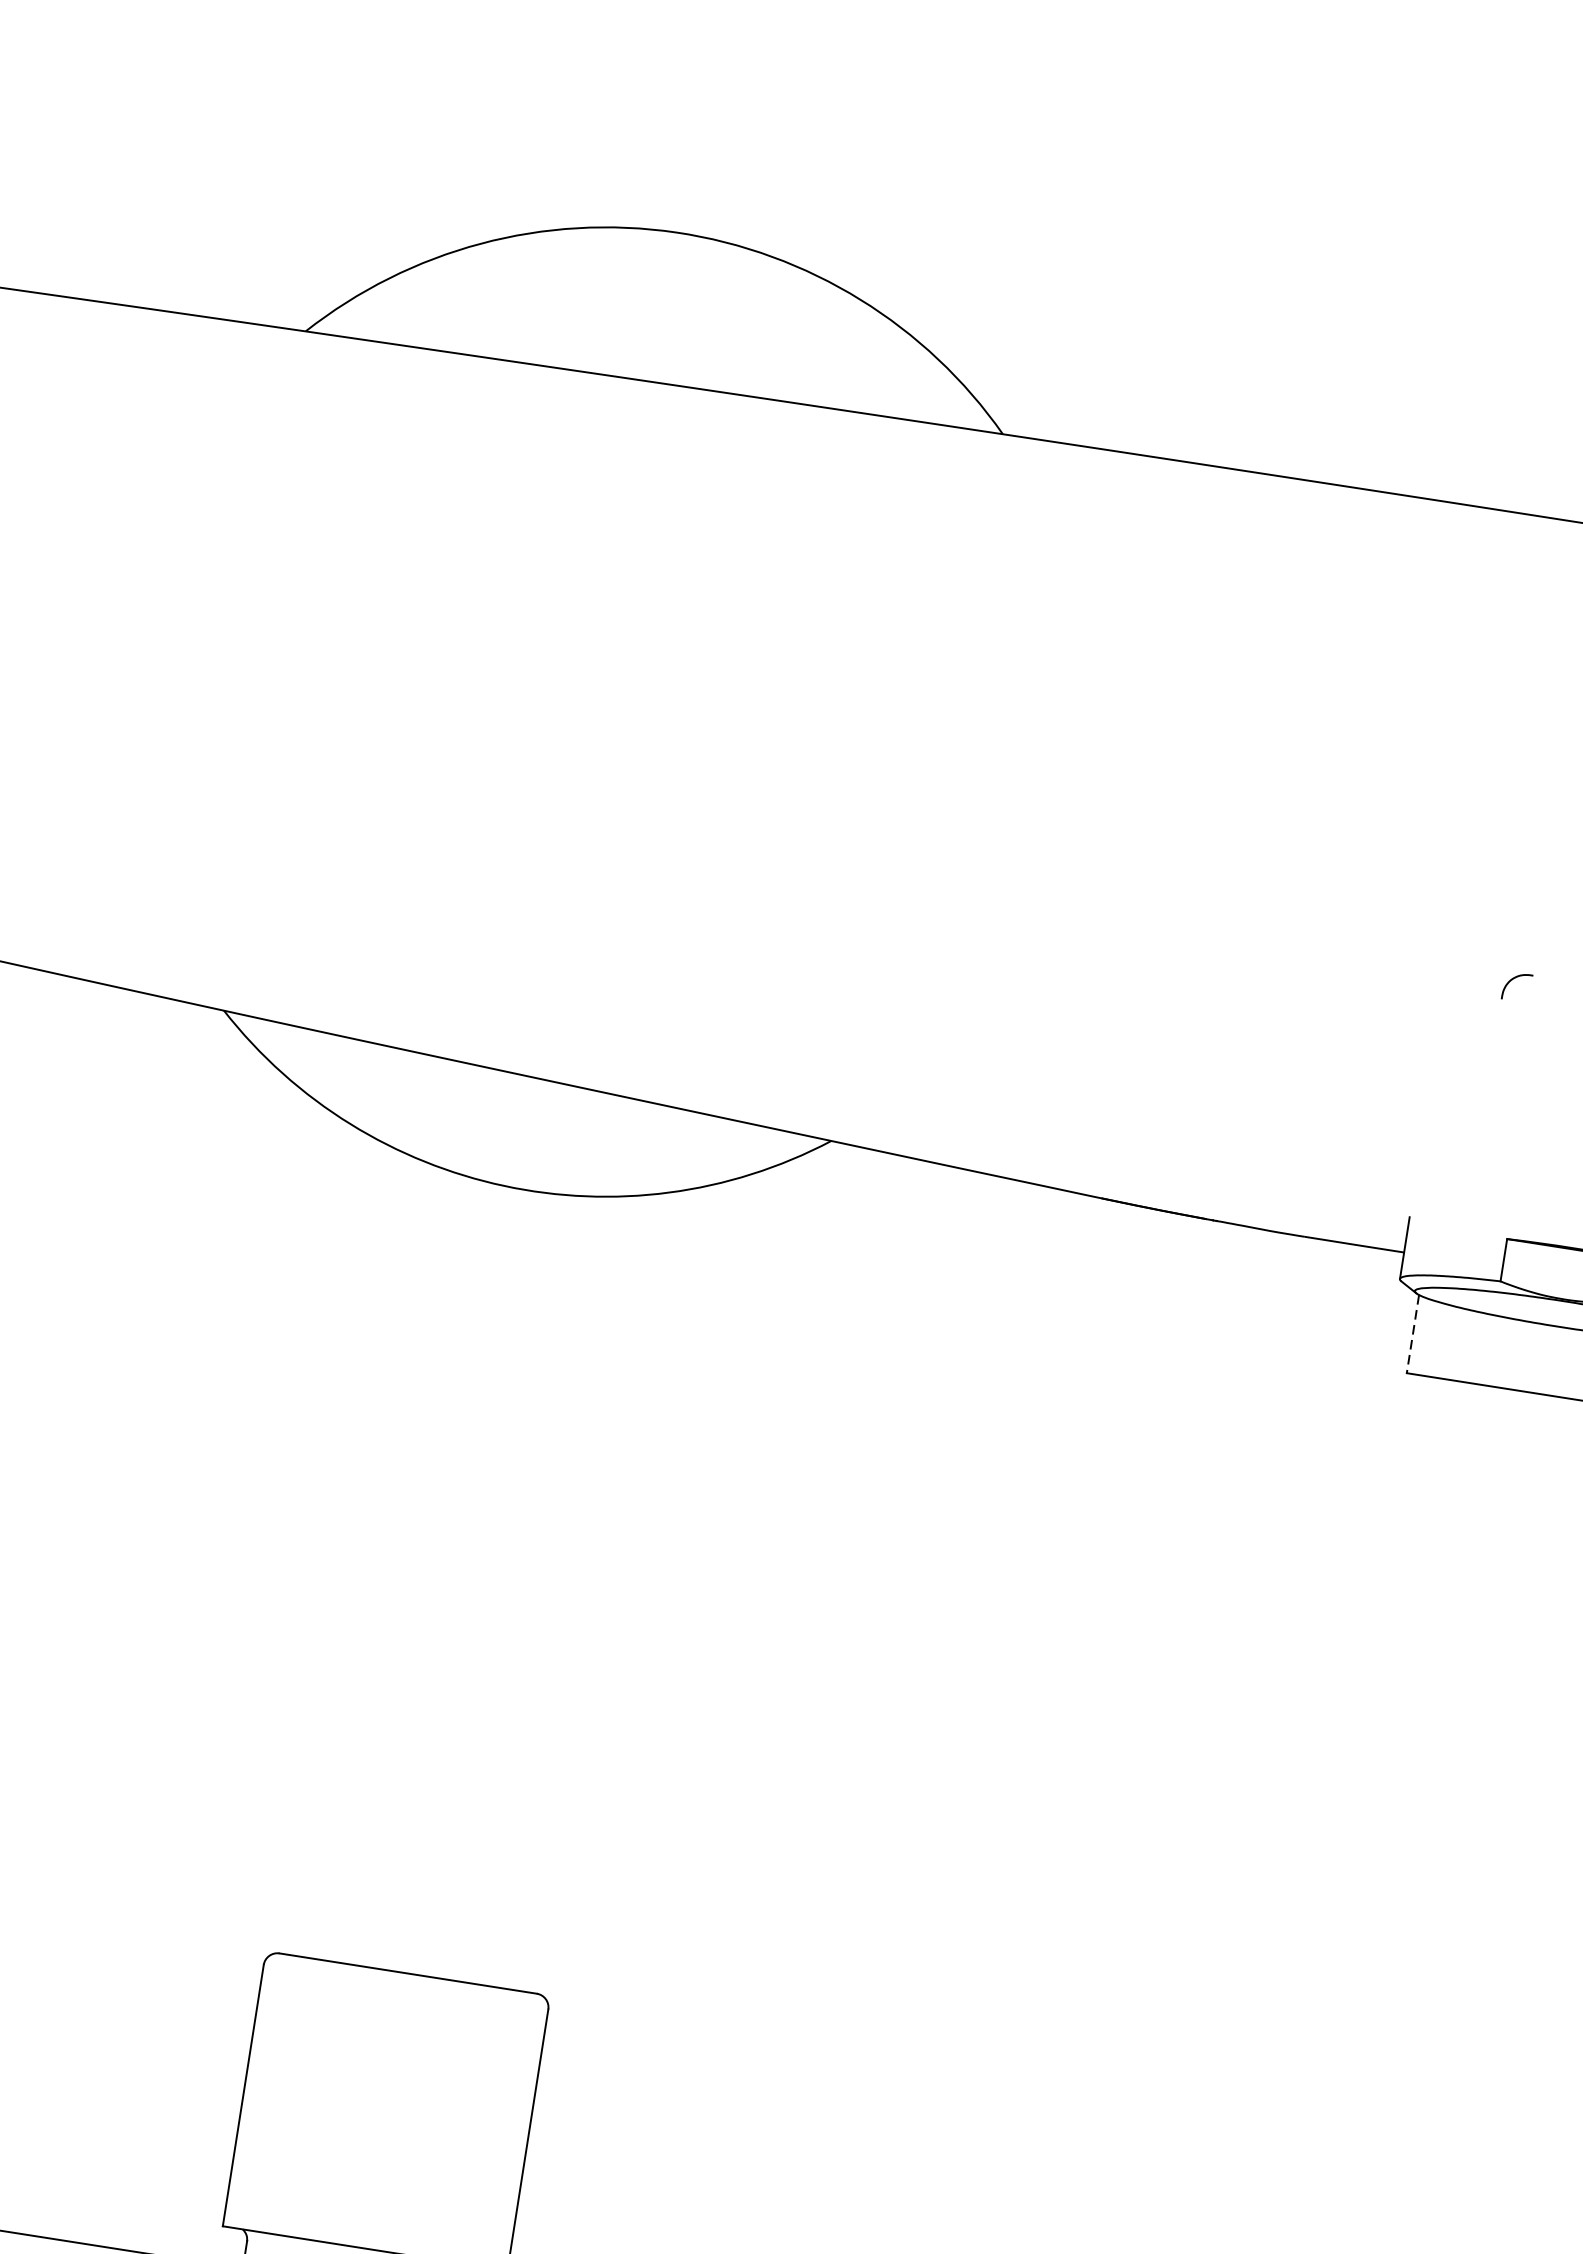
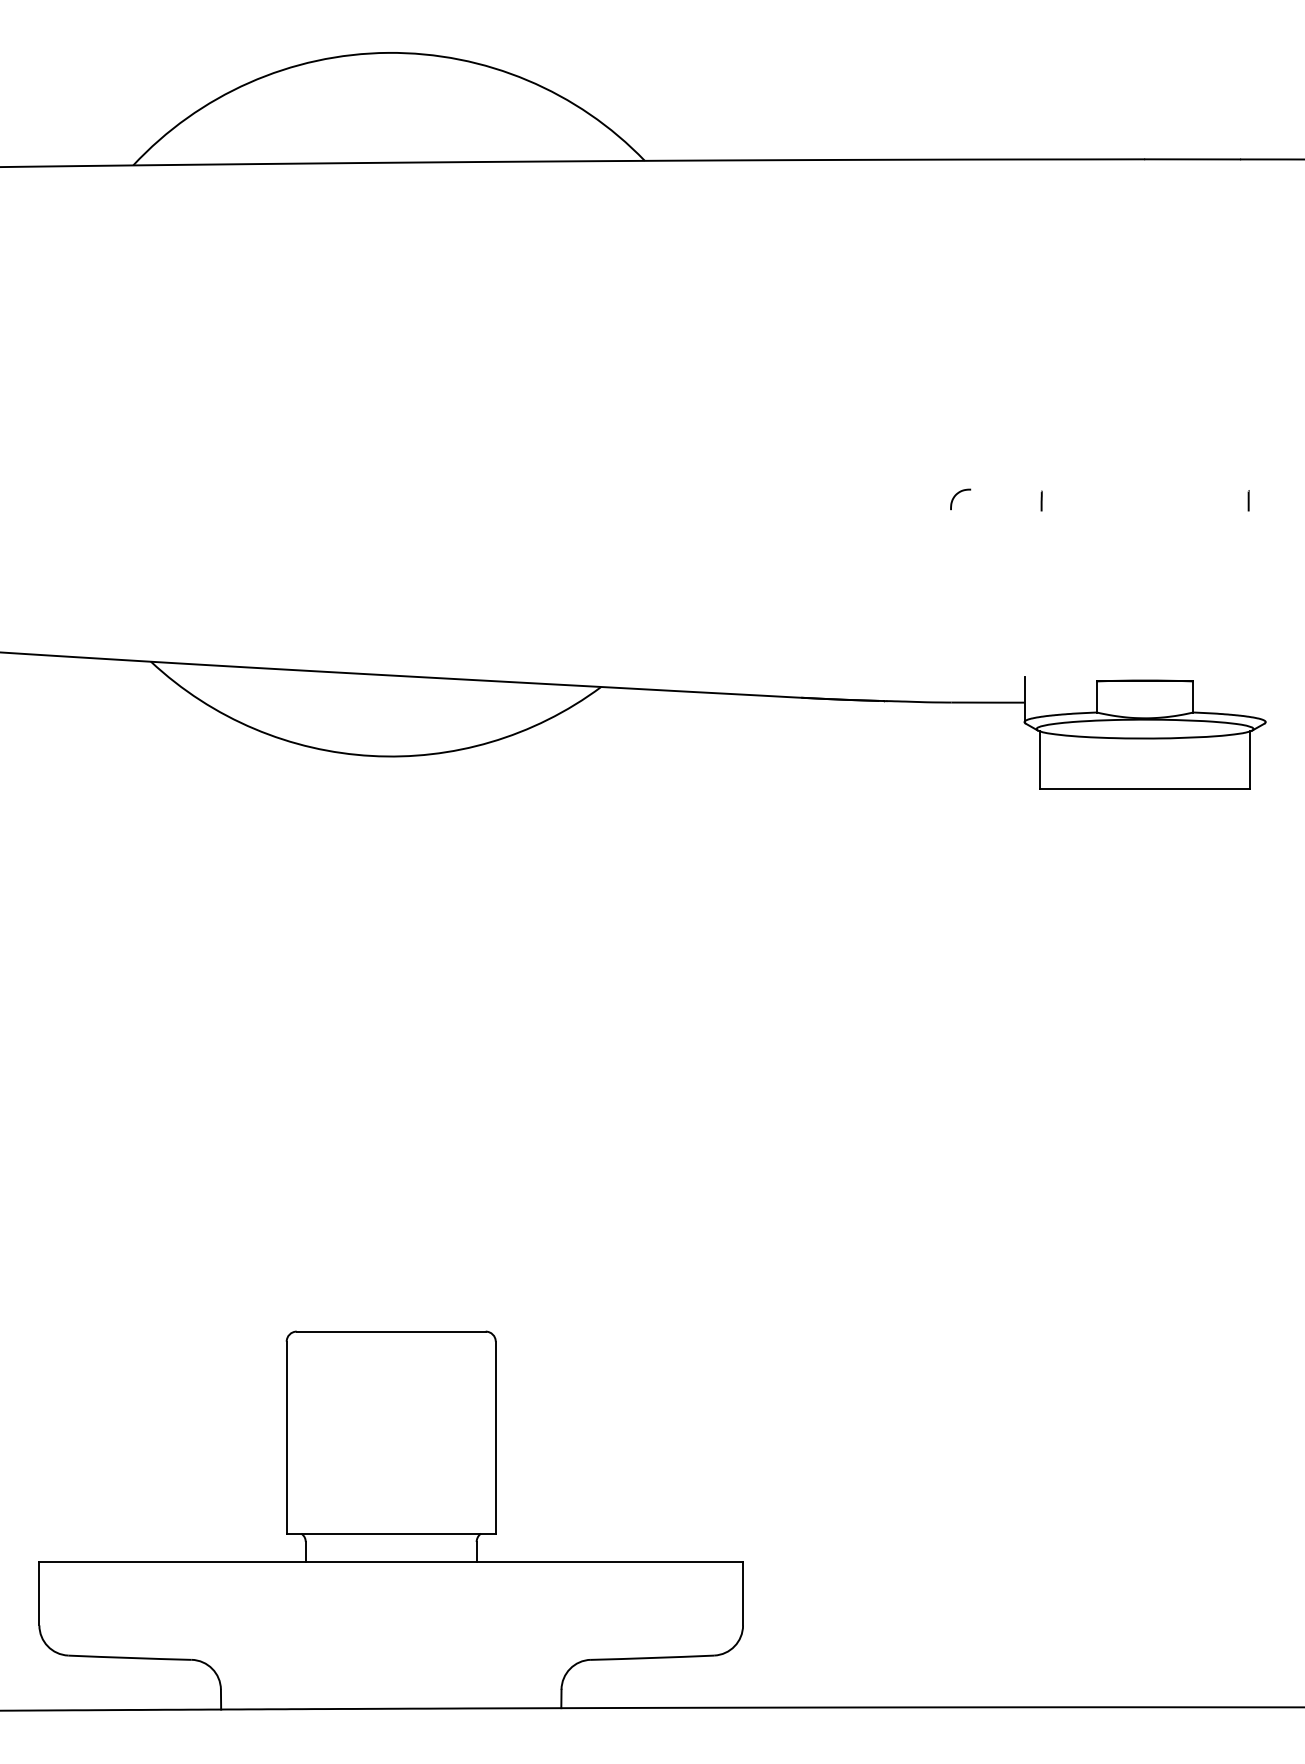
line: (1470, 981) -> (1041, 500), added
curve: (1510, 983) -> (955, 497), moved
line: (1413, 1334) -> (1040, 760), dashed -> solid

